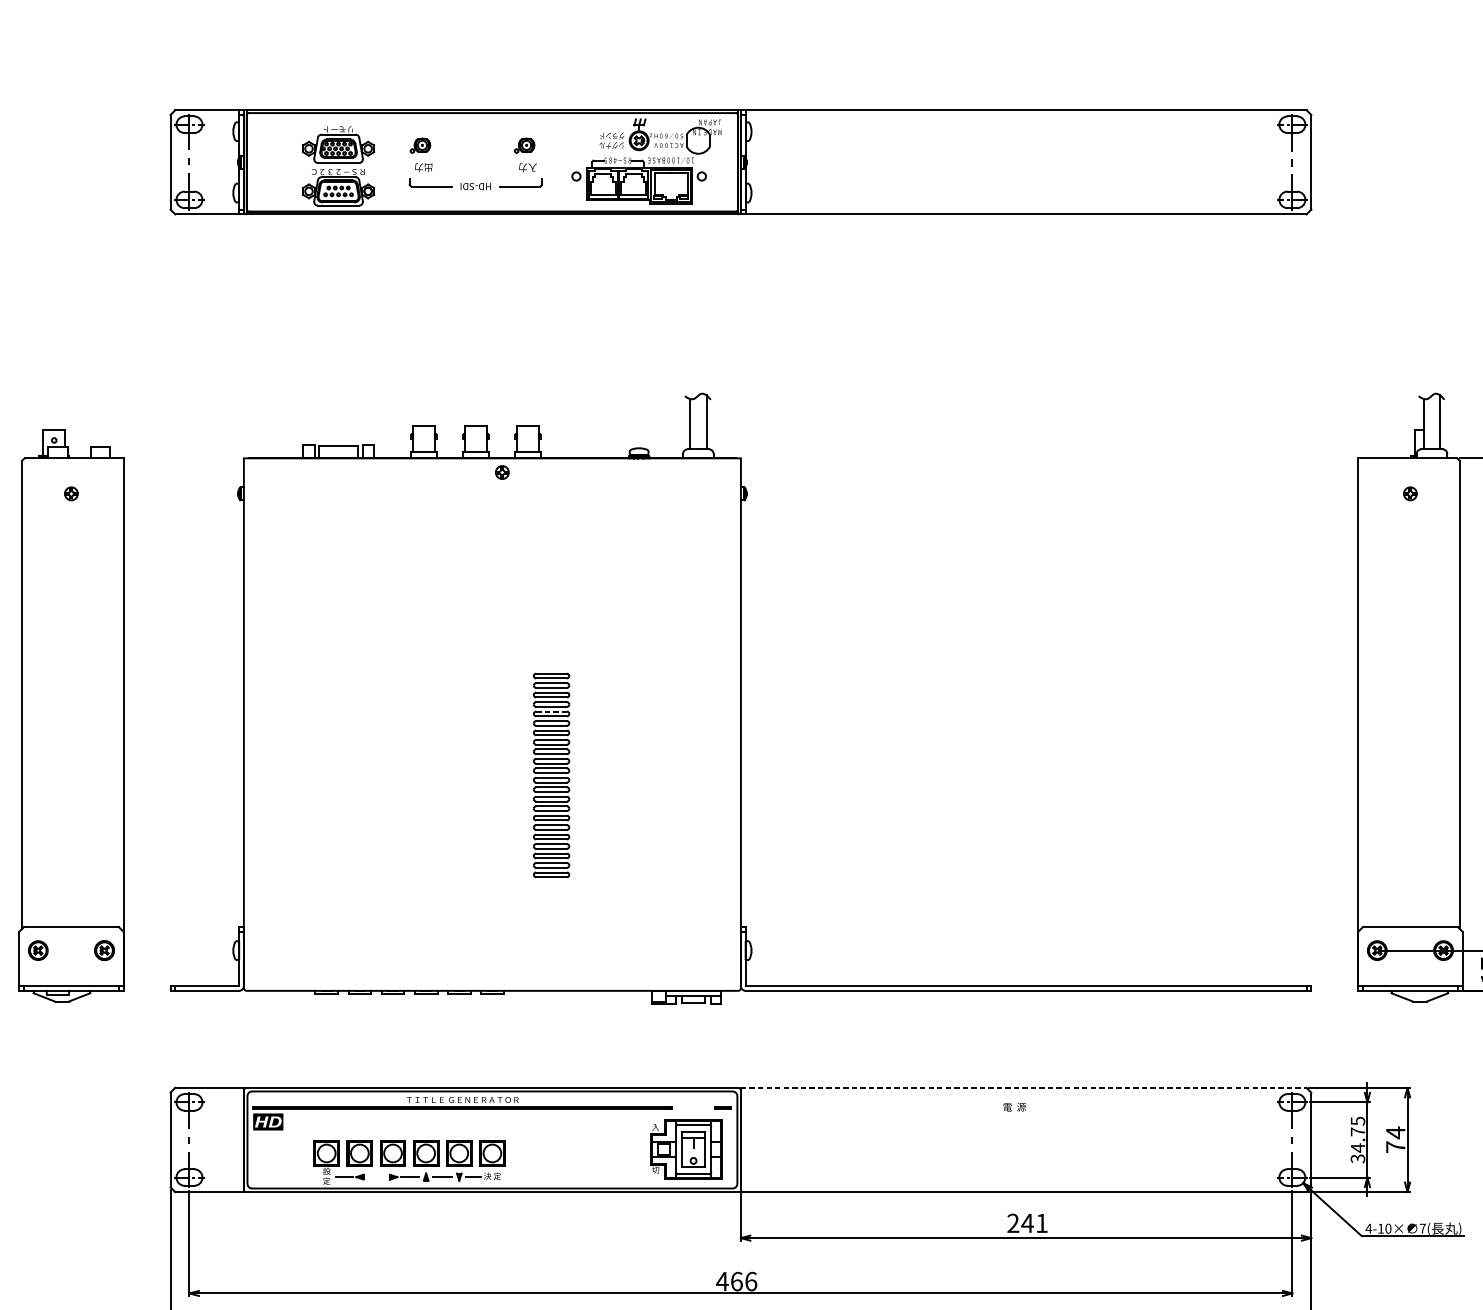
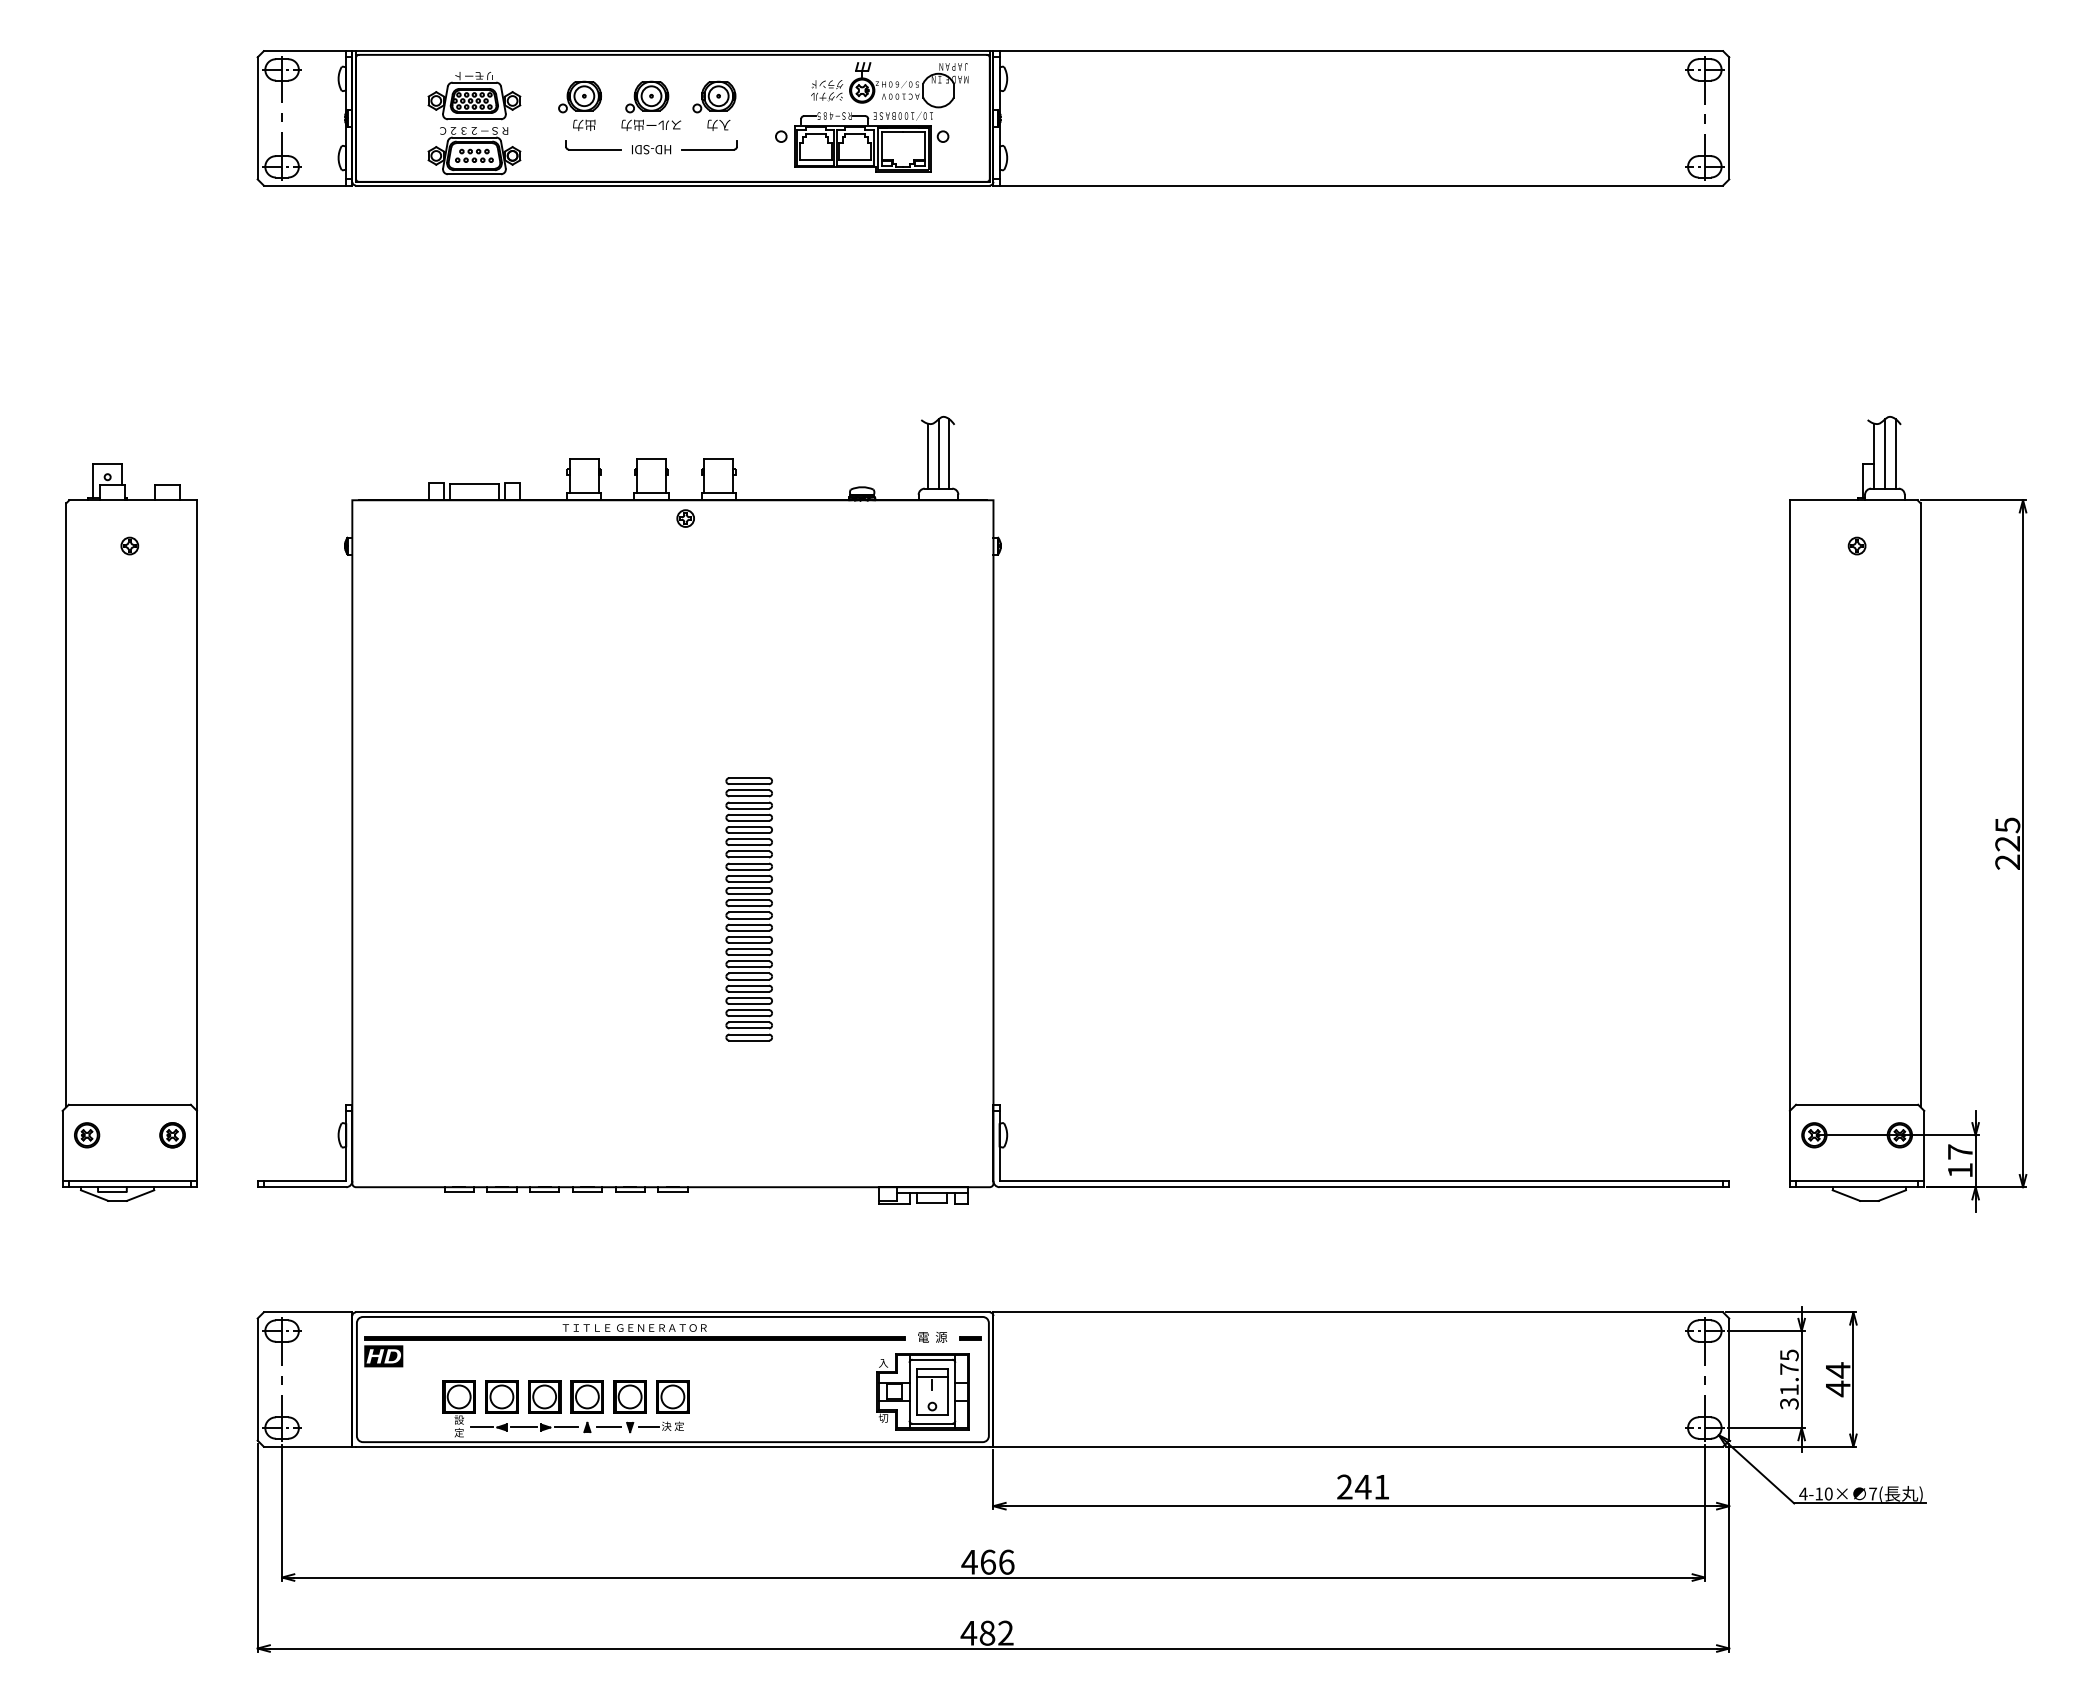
part: (420, 145) -> (579, 96), size x1.67
part: (524, 145) -> (714, 96), size x1.67
part: (475, 152) -> (651, 105), added
line: (698, 422) -> (938, 453), added
line: (1431, 422) -> (1884, 453), added
line: (551, 711) -> (749, 826), dashed -> solid
line: (1023, 1087) -> (1358, 1312), dashed -> solid
text: (1014, 1107) -> (932, 1337), moved
text: (1395, 1146) -> (1838, 1388), 74 -> 44
text: (1358, 1147) -> (1789, 1389), 34.75 -> 31.75
line: (376, 1177) -> (523, 1427), added

